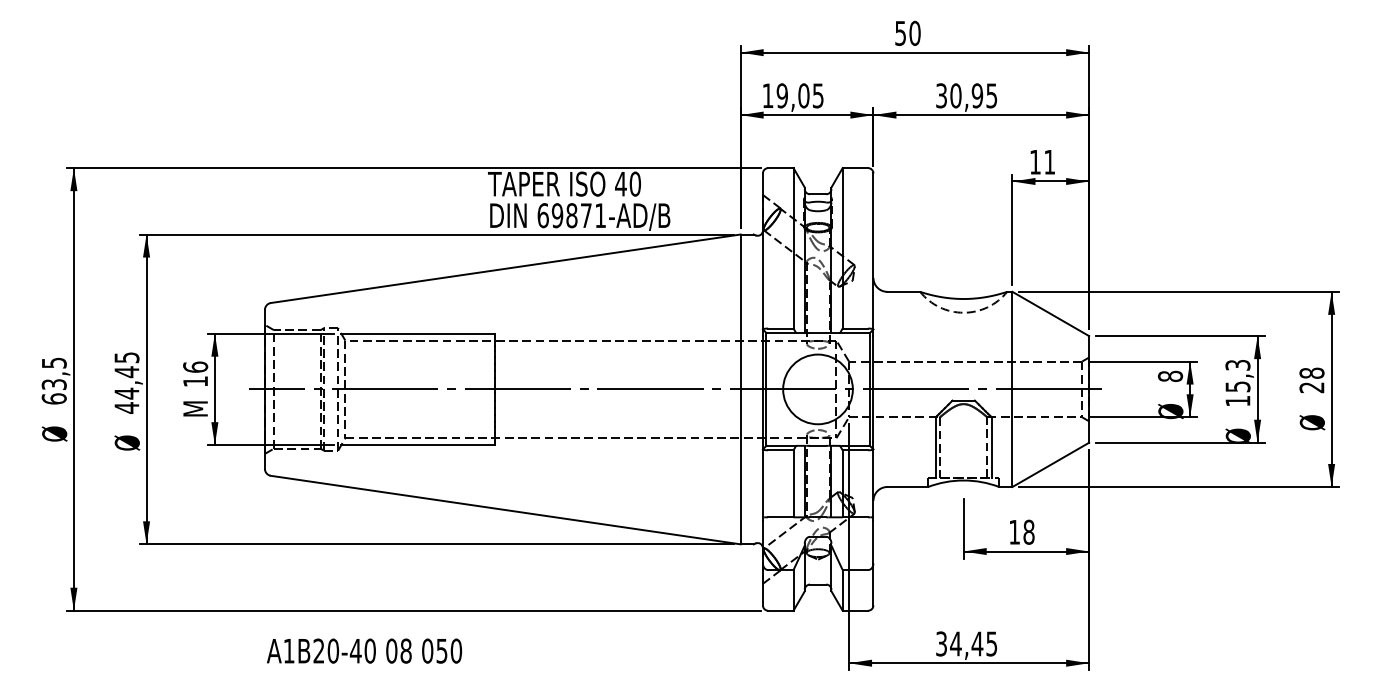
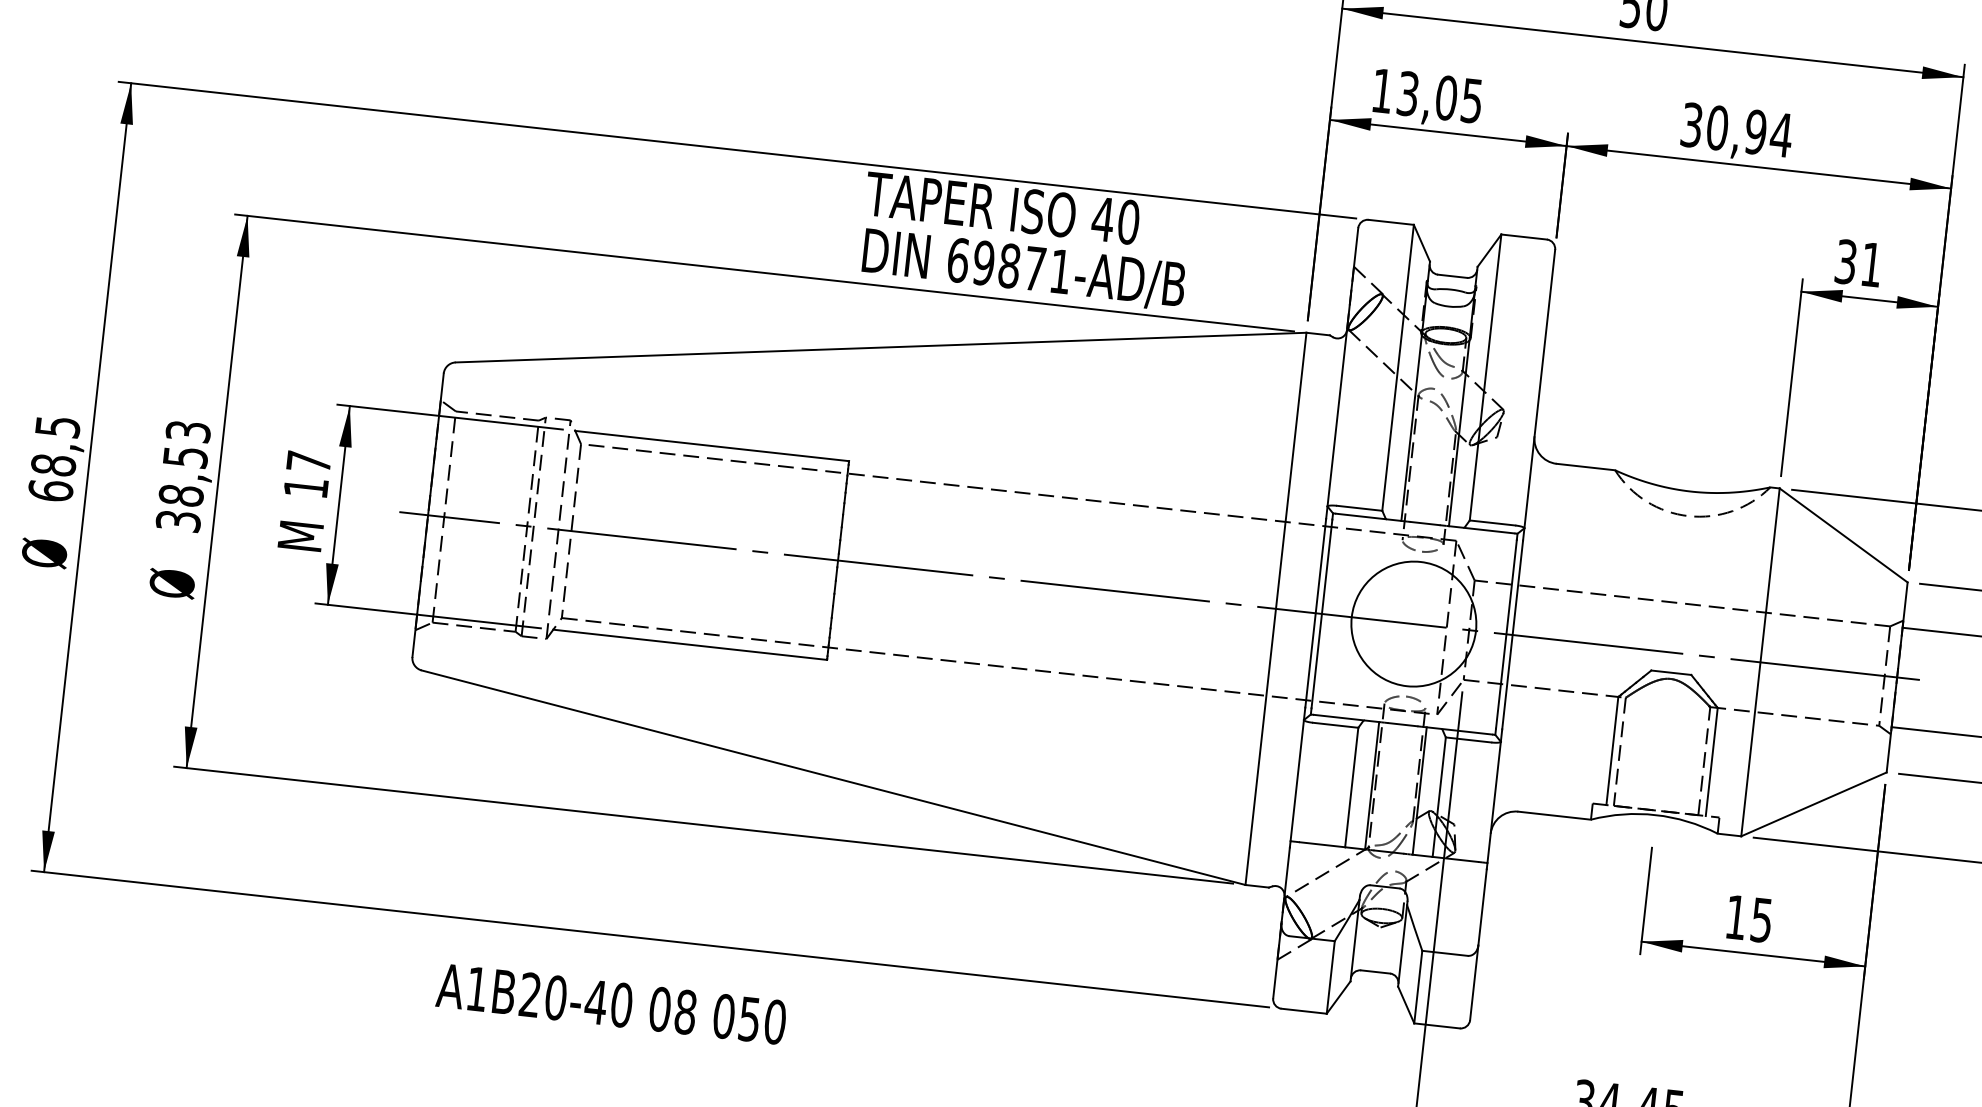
text: (781, 95) -> (1406, 93), 19,05 -> 13,05
text: (991, 95) -> (1780, 134), 30,95 -> 30,94
text: (1035, 161) -> (1846, 260), 11 -> 31
text: (195, 366) -> (308, 460), 16 -> 17
text: (126, 382) -> (182, 475), 44,45 -> 38,53
text: (53, 384) -> (52, 464), 63,5 -> 68,5
text: (1028, 531) -> (1761, 918), 18 -> 15
text: (364, 650) -> (611, 1002), moved

